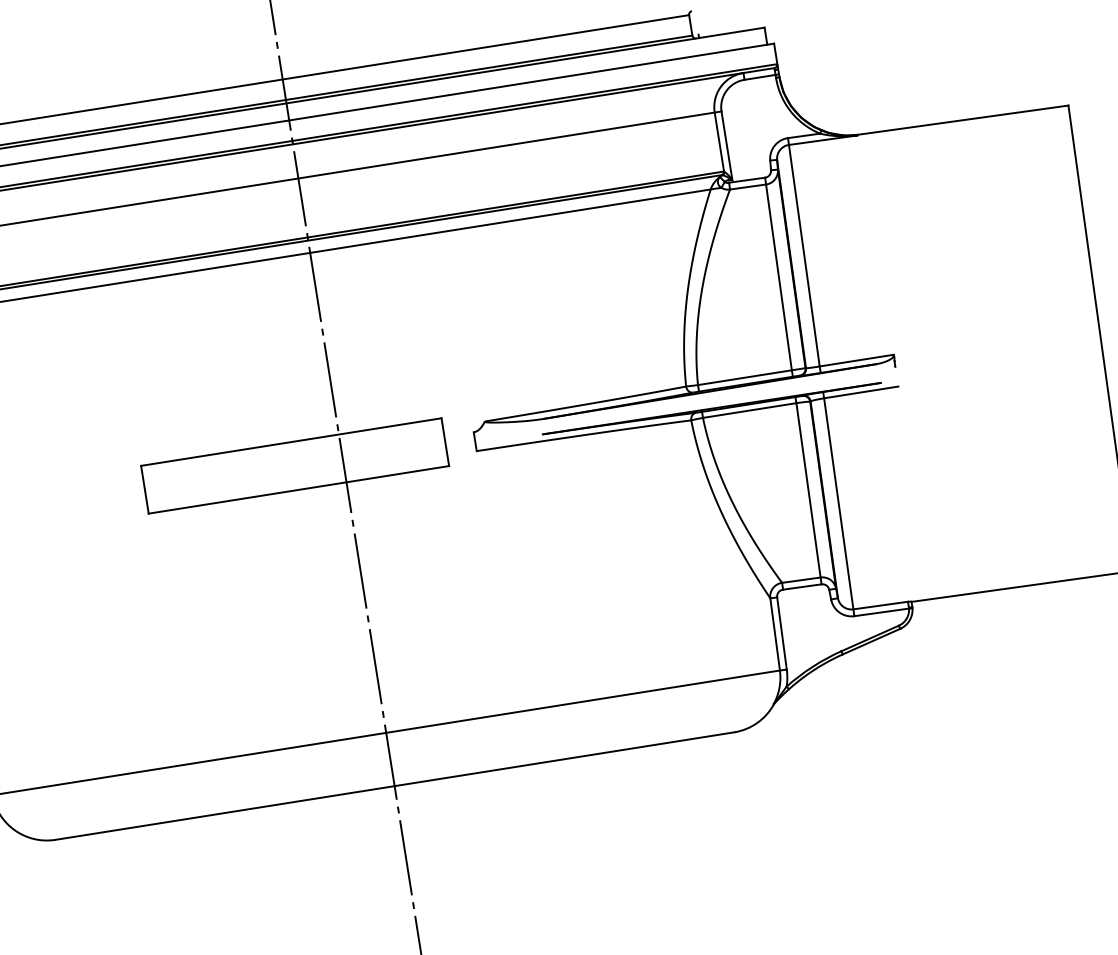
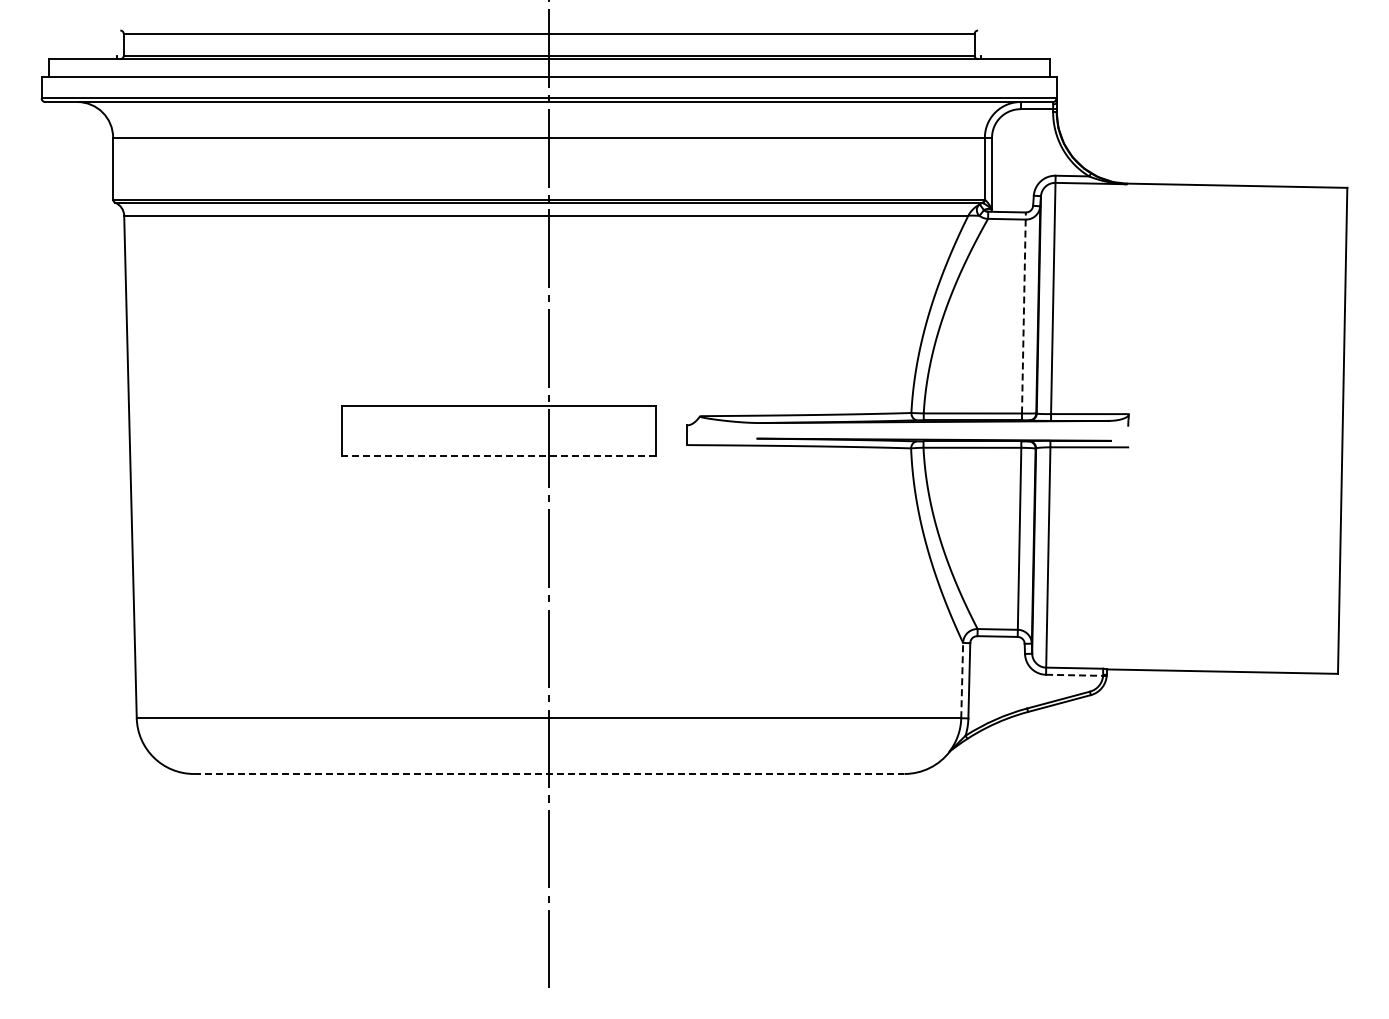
line: (778, 273) -> (1023, 312), solid -> dashed
line: (298, 489) -> (498, 455), solid -> dashed
line: (881, 612) -> (1074, 675), solid -> dashed
line: (775, 634) -> (962, 680), solid -> dashed
line: (395, 785) -> (549, 773), solid -> dashed

